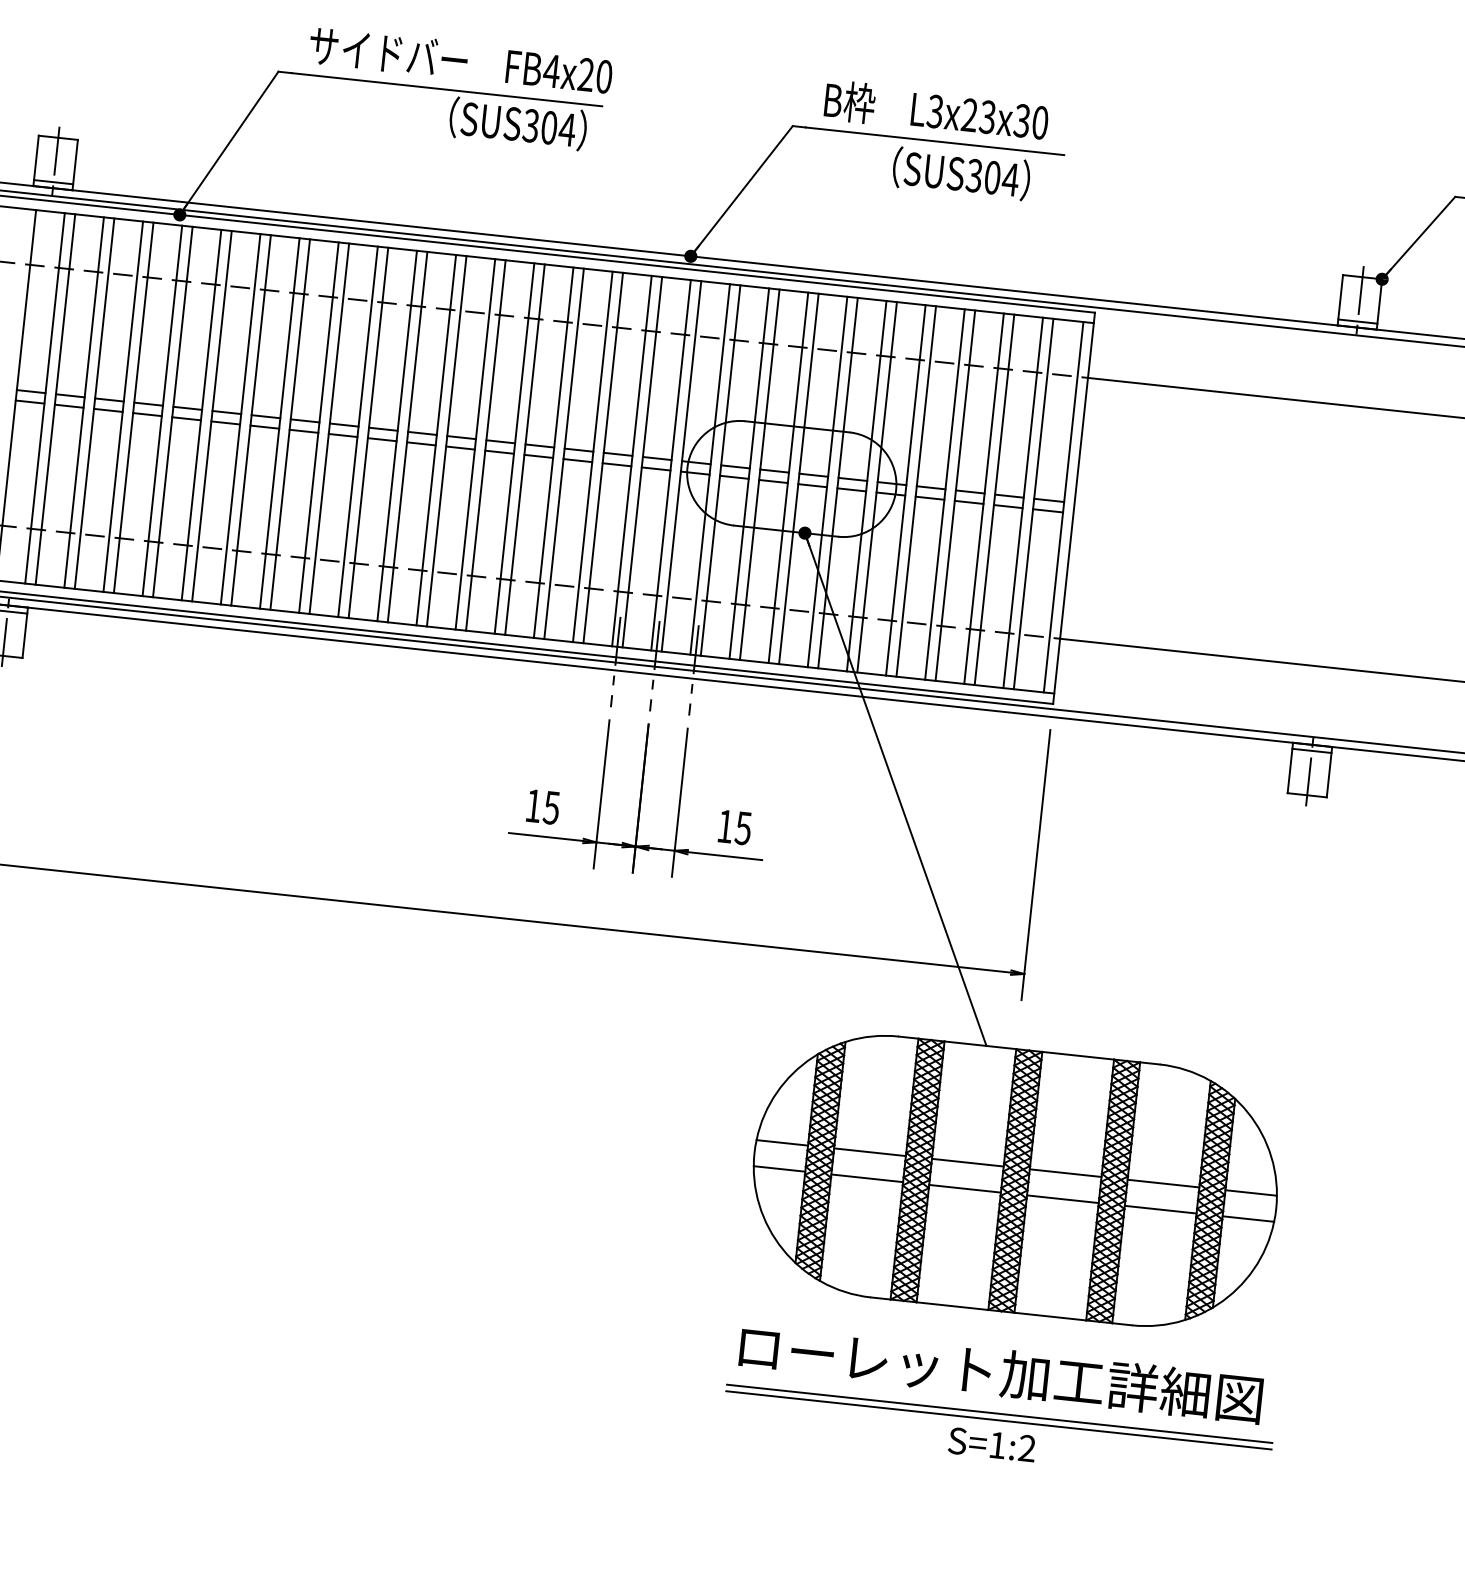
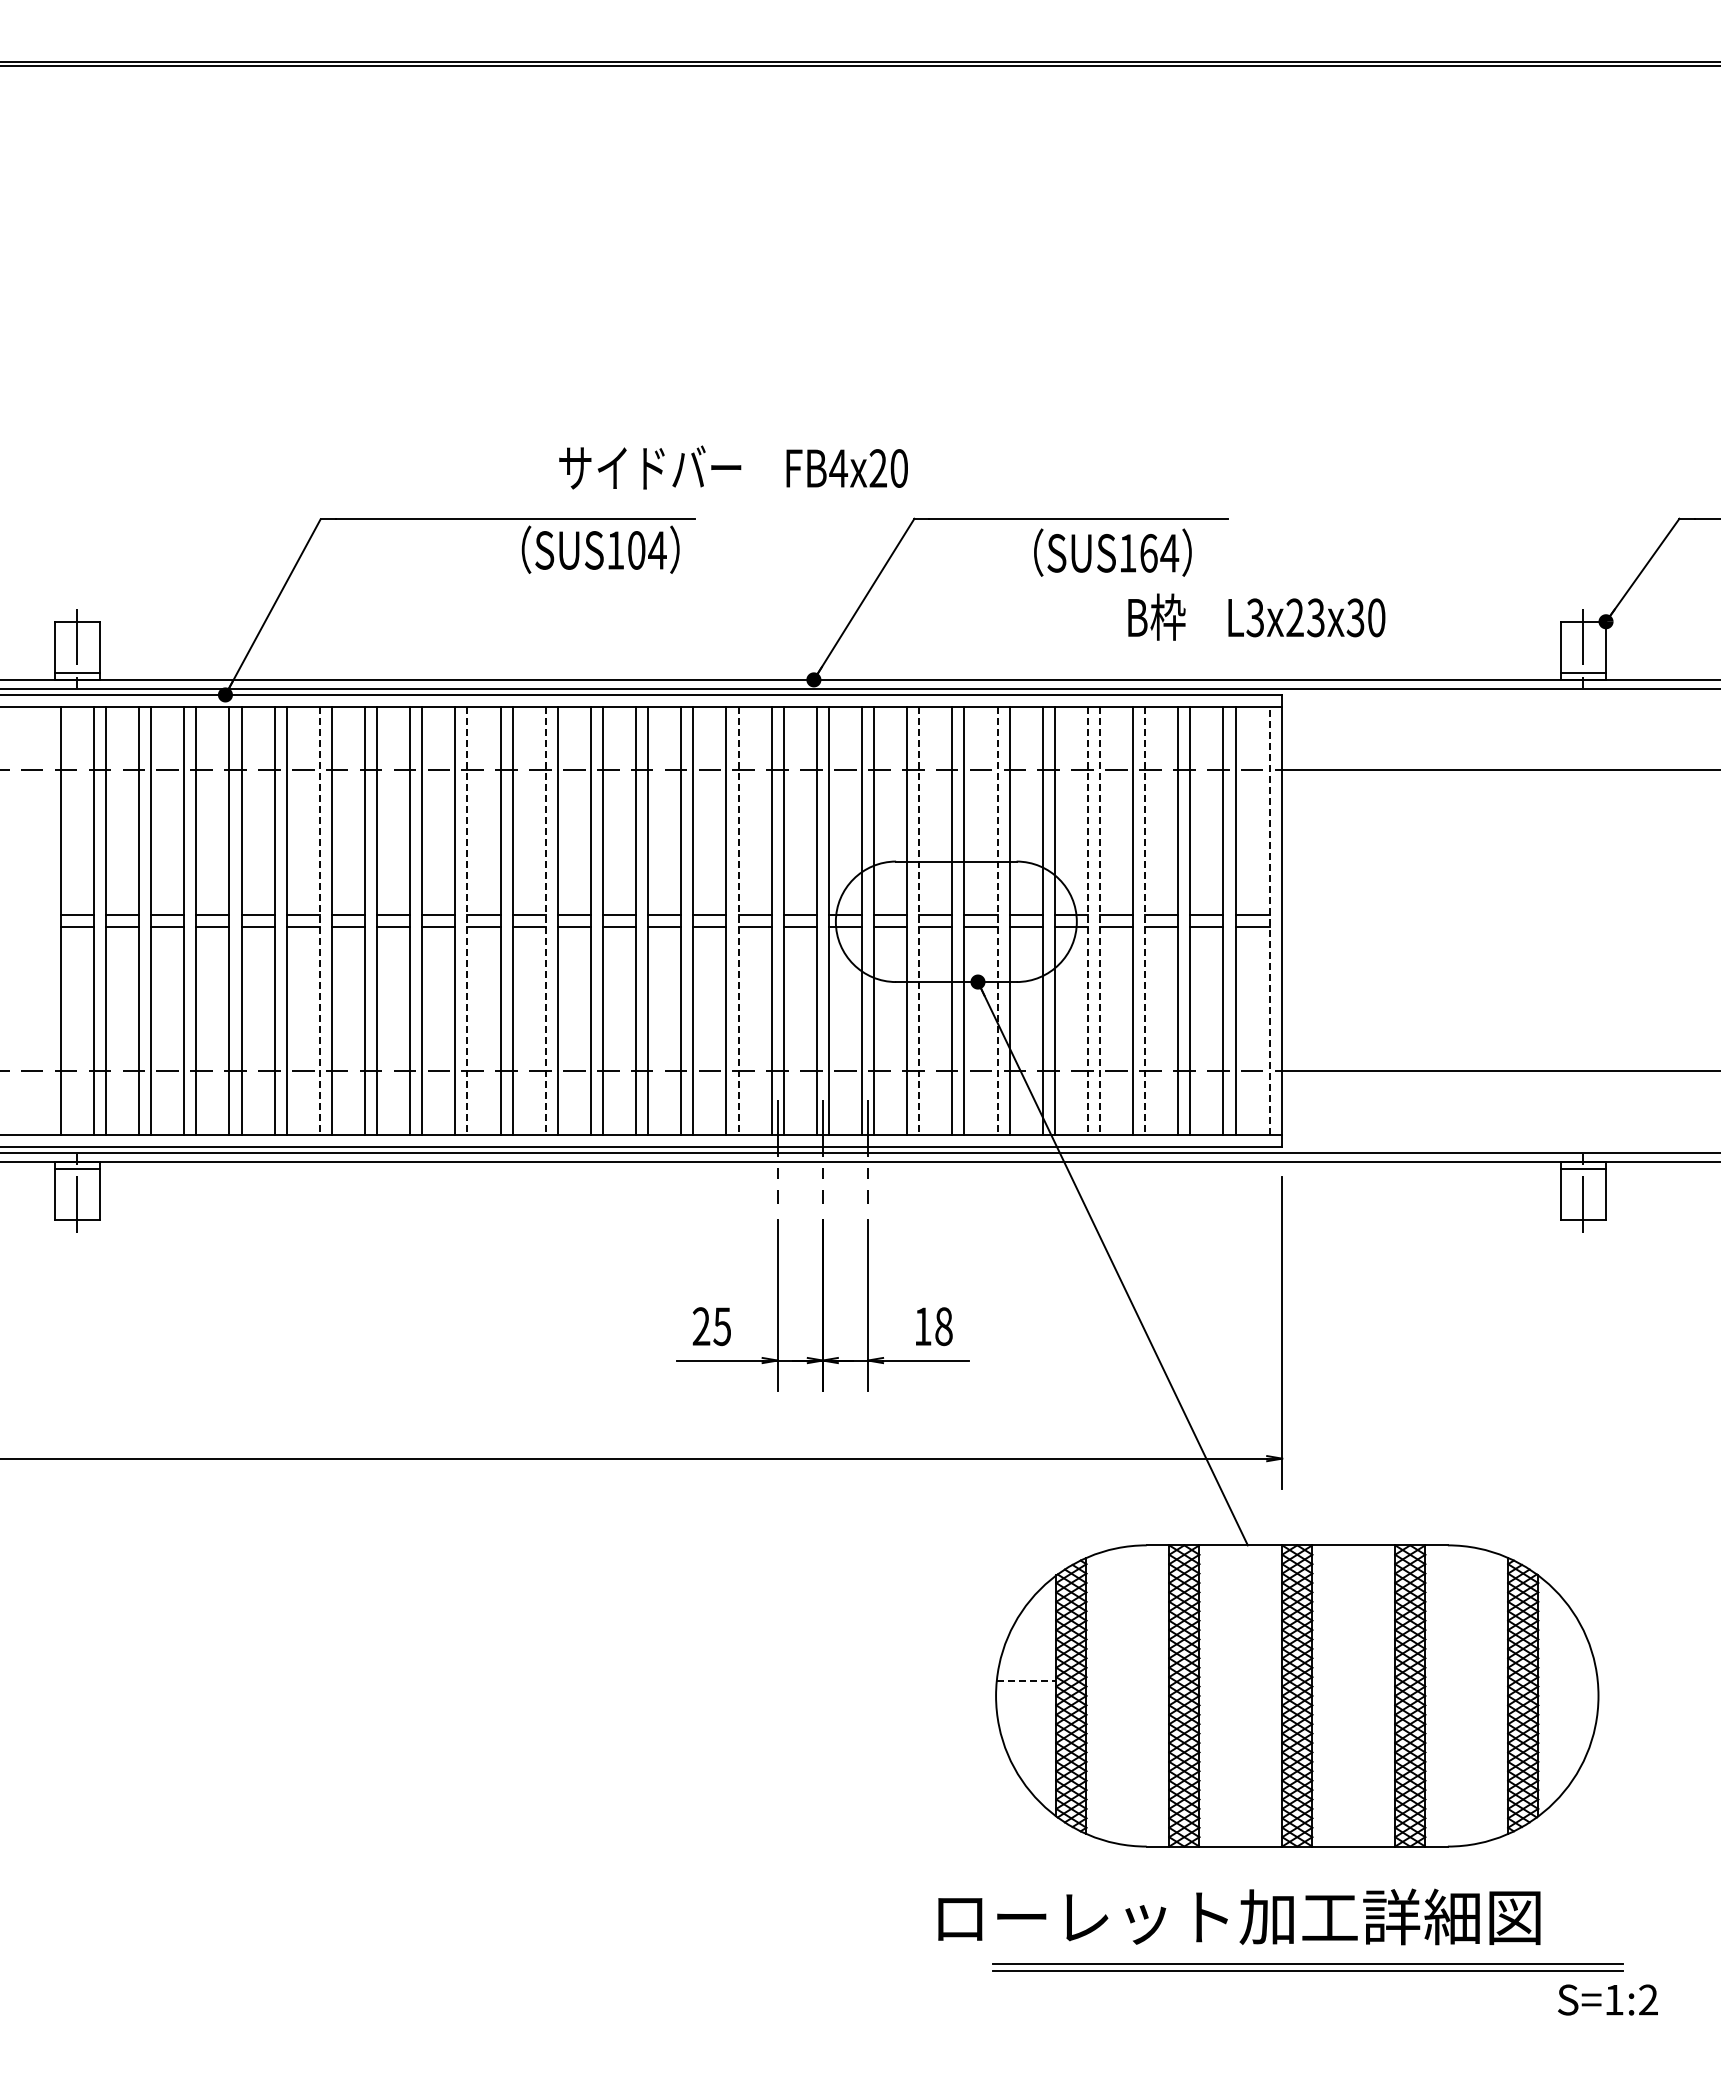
text: (460, 60) -> (733, 467), moved
text: (936, 110) -> (1256, 616), moved
text: (530, 125) -> (615, 550), SUS304 -> SUS104
text: (982, 175) -> (1137, 552), SUS304 -> SUS164
line: (240, 418) -> (319, 920), solid -> dashed
line: (368, 432) -> (467, 920), solid -> dashed
line: (436, 439) -> (545, 920), solid -> dashed
line: (603, 457) -> (738, 920), solid -> dashed
line: (759, 474) -> (919, 920), solid -> dashed
line: (827, 481) -> (997, 920), solid -> dashed
line: (905, 490) -> (1087, 920), solid -> dashed
line: (915, 491) -> (1099, 920), solid -> dashed
line: (955, 495) -> (1145, 920), solid -> dashed
line: (1063, 506) -> (1270, 920), solid -> dashed
text: (533, 805) -> (701, 1326), 15 -> 25
text: (743, 828) -> (943, 1326), 15 -> 18
line: (782, 1142) -> (1026, 1680), solid -> dashed
line: (869, 1151) -> (1127, 1680), removed
line: (967, 1162) -> (1240, 1680), removed
line: (779, 1169) -> (1026, 1711), removed
line: (1065, 1172) -> (1353, 1680), removed
line: (866, 1178) -> (1127, 1711), removed
line: (1163, 1183) -> (1466, 1680), removed
line: (964, 1189) -> (1240, 1711), removed
line: (1250, 1192) -> (1567, 1680), removed
line: (1062, 1199) -> (1353, 1711), removed
line: (1160, 1210) -> (1466, 1711), removed
line: (1247, 1219) -> (1567, 1711), removed
text: (1001, 1372) -> (1239, 1916), moved
text: (991, 1444) -> (1607, 1999), moved

